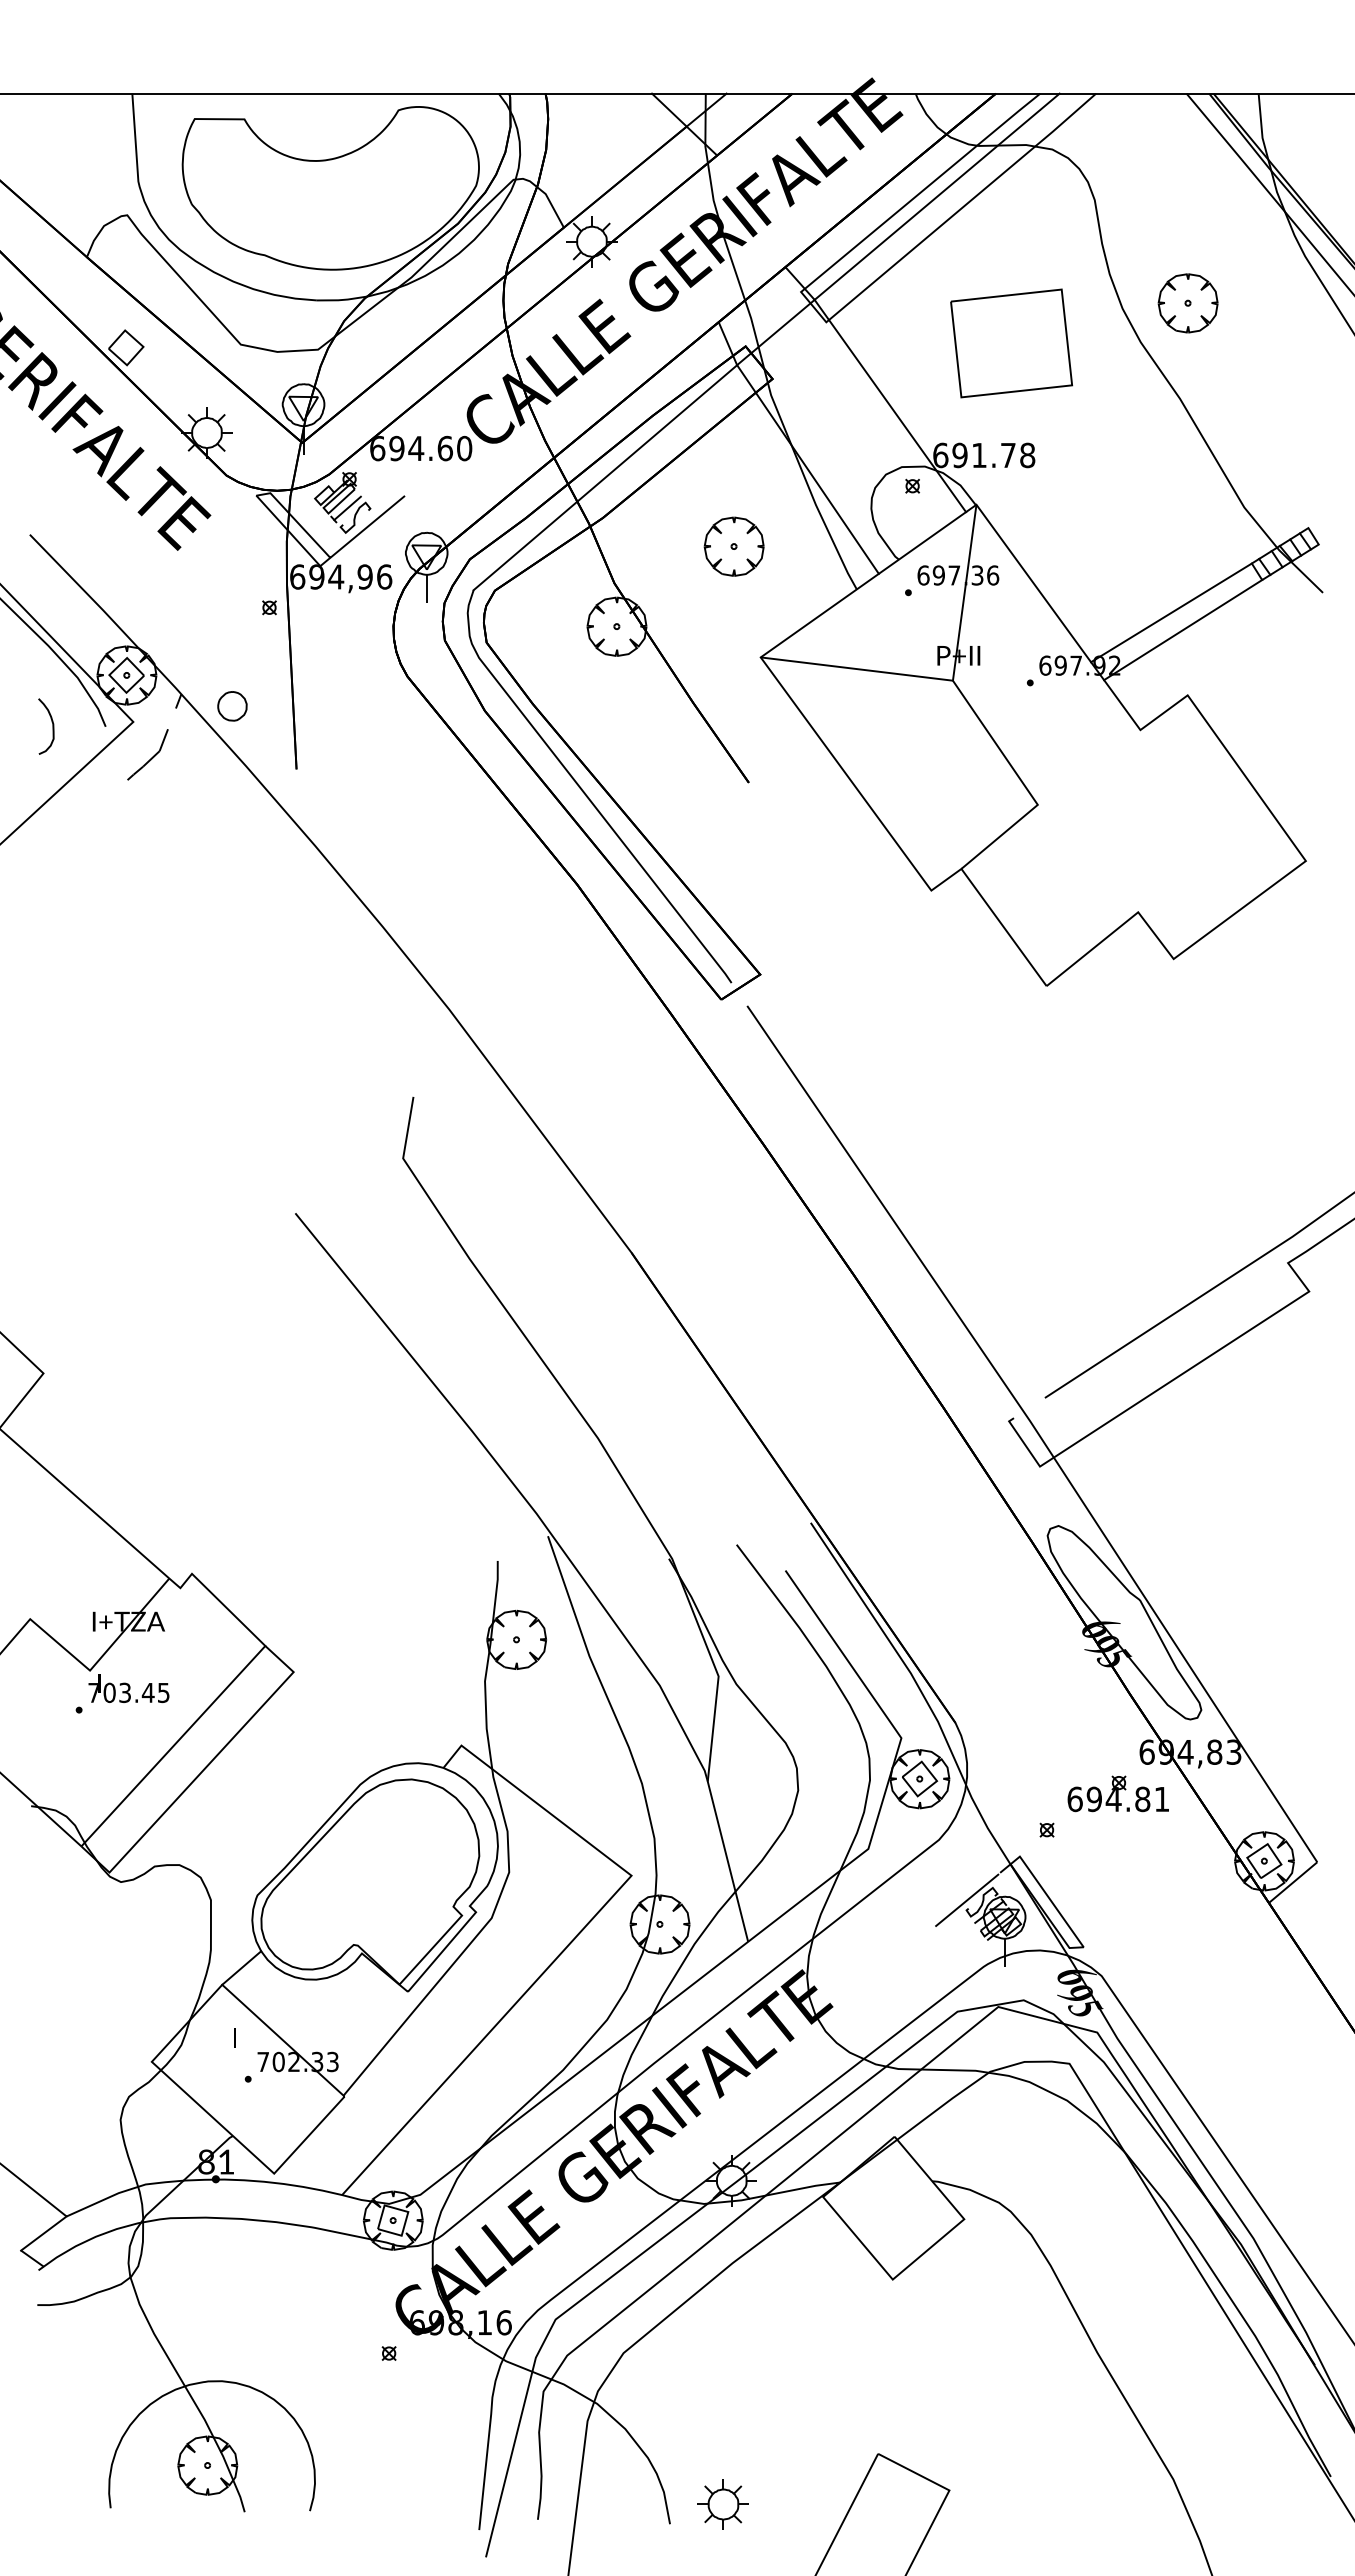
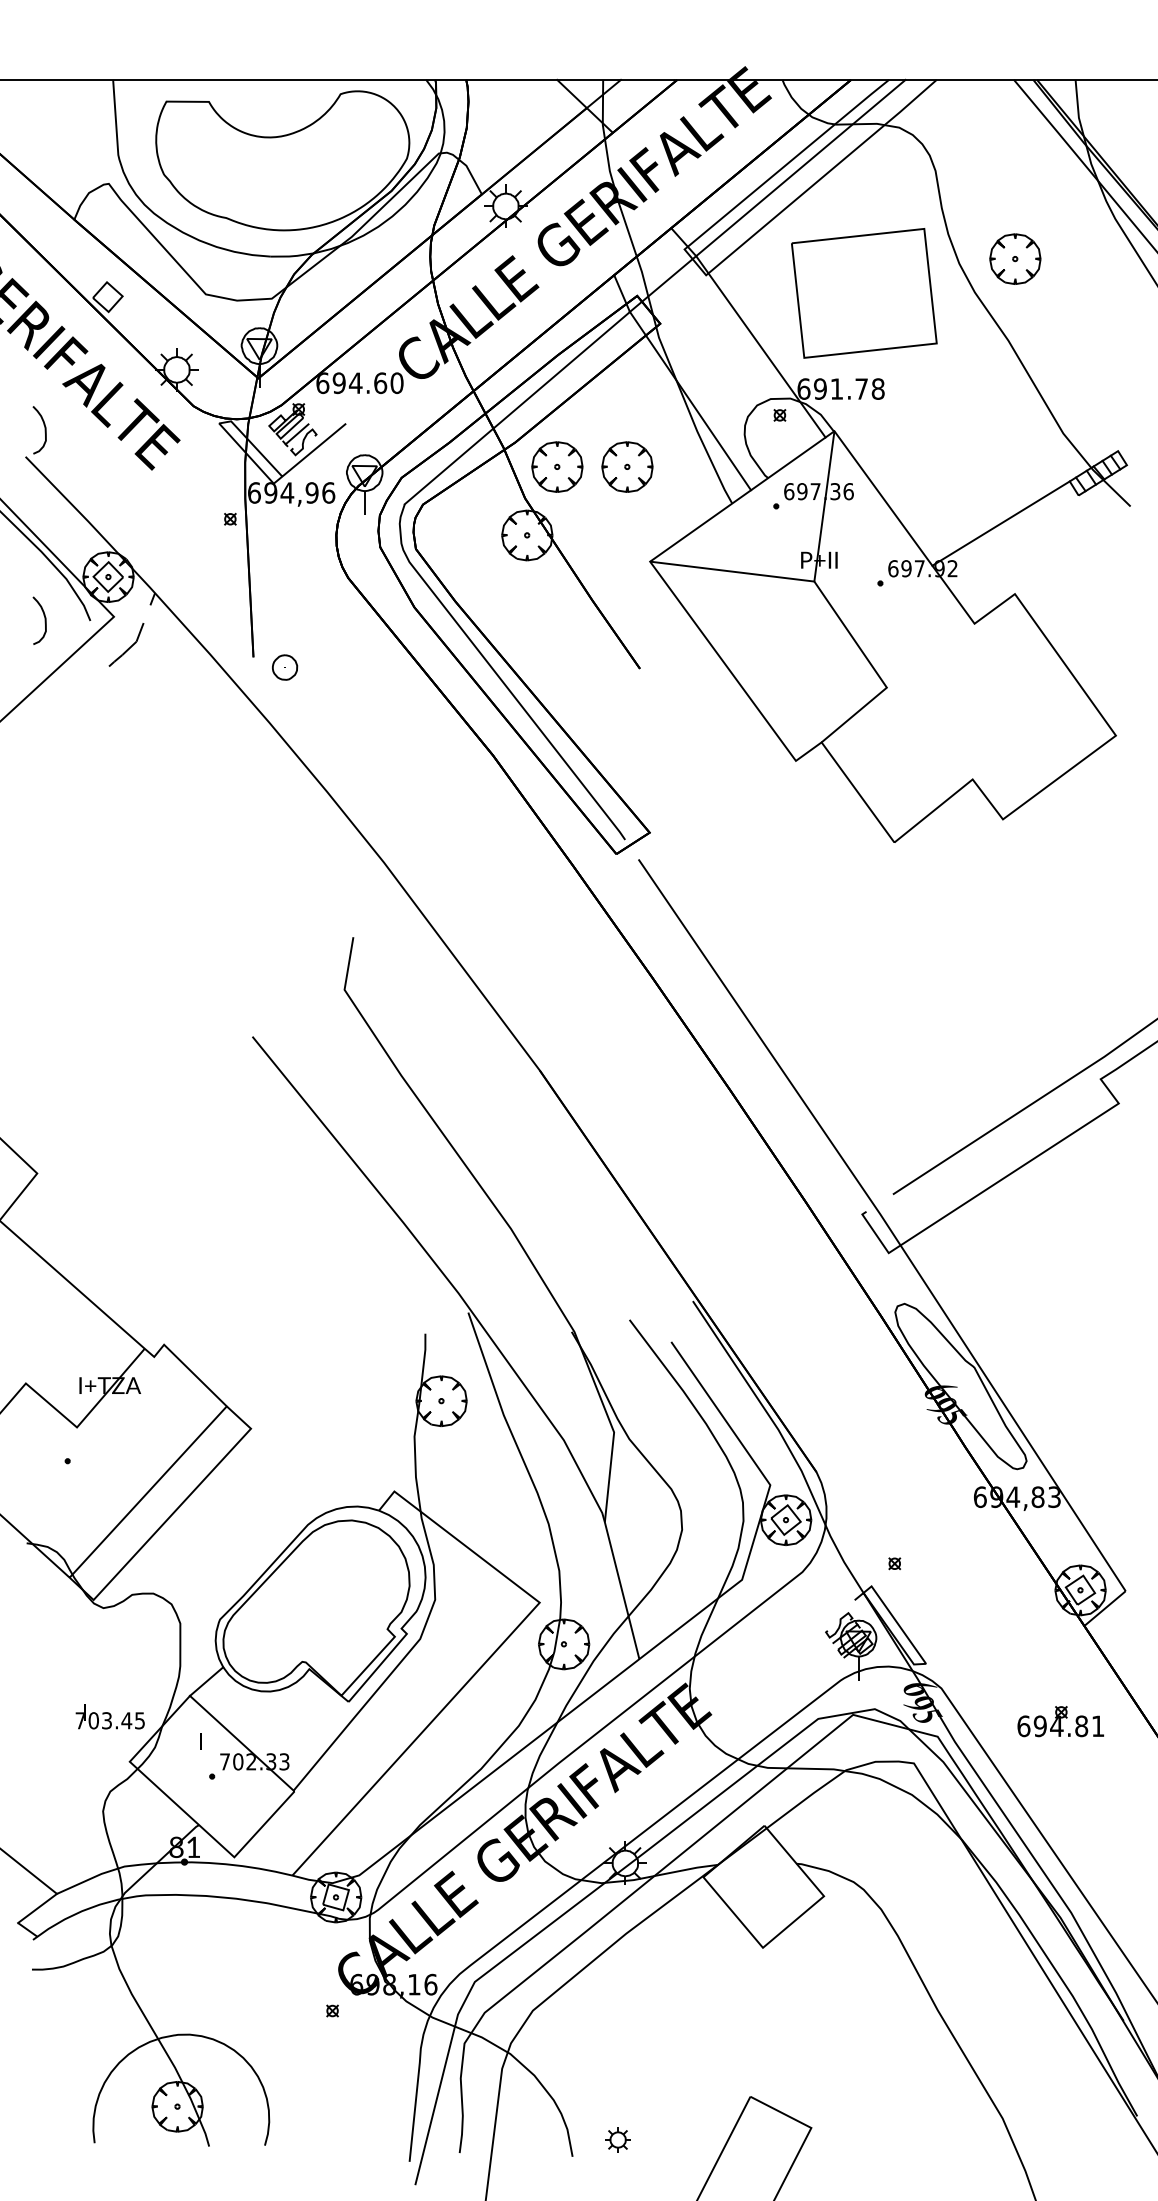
part: (1011, 343) -> (864, 293), size x1.4
curve: (52, 503) -> (44, 430), added
part: (651, 546) -> (556, 466), added
line: (1183, 630) -> (1011, 538), removed
part: (232, 706) -> (285, 667), moved
text: (128, 1688) -> (109, 1717), moved
part: (1117, 1793) -> (1060, 1721), moved
line: (967, 1900) -> (826, 1623), removed
part: (722, 2504) -> (617, 2139), size x0.6

